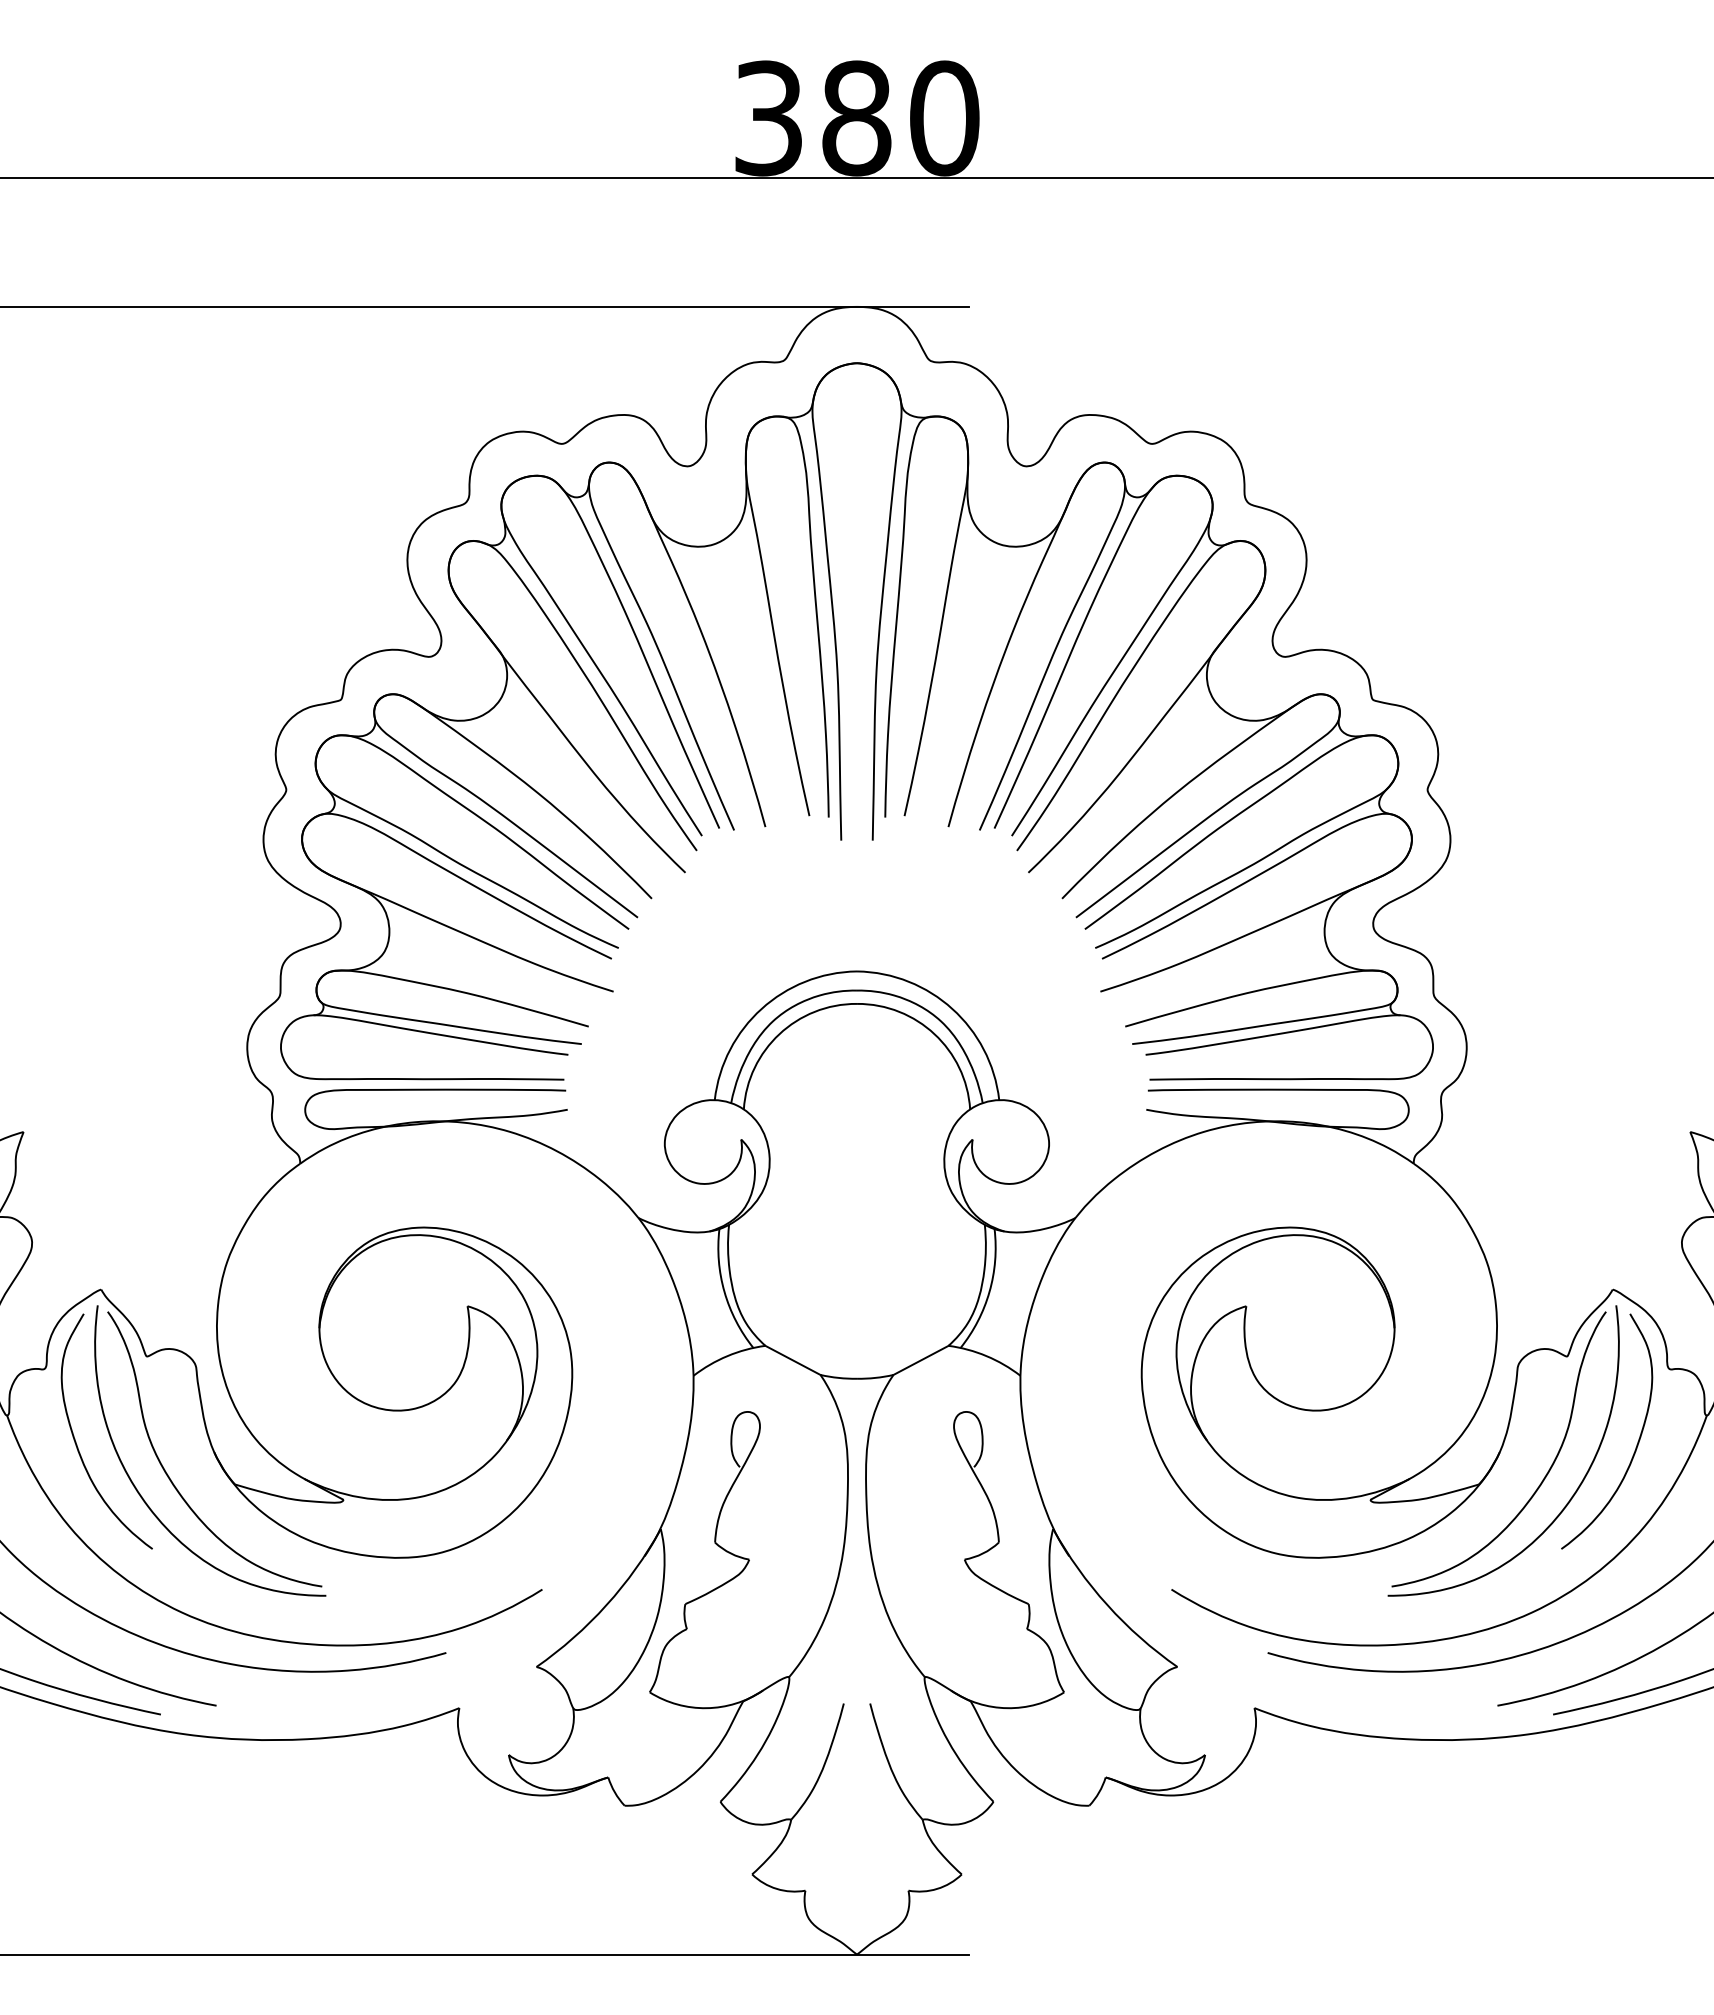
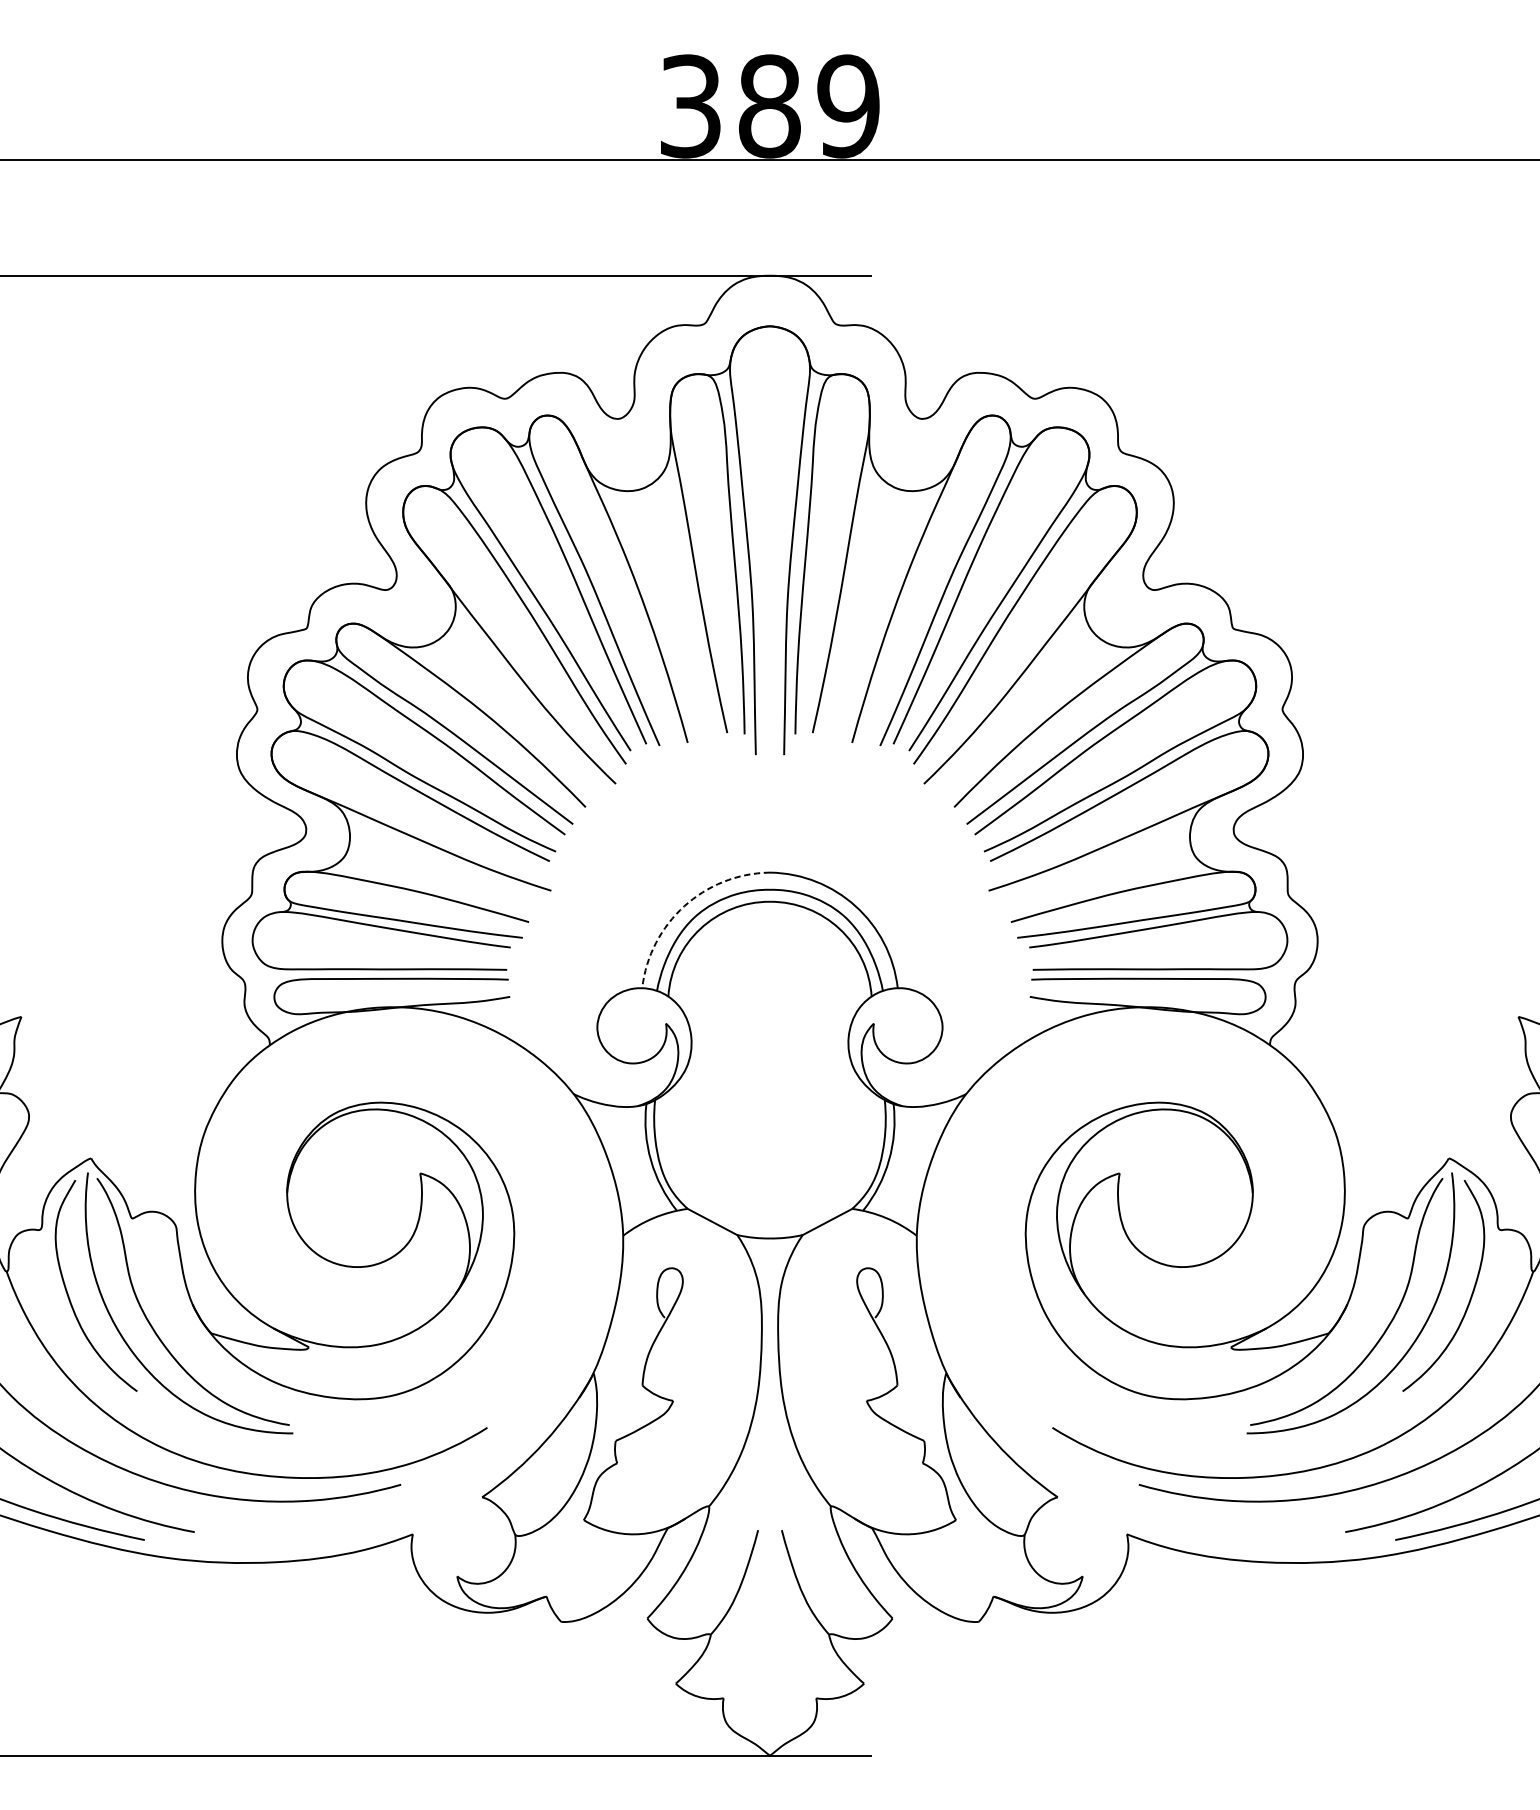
text: (944, 118) -> (848, 106), 380 -> 389
arc: (761, 1008) -> (684, 905), solid -> dashed

